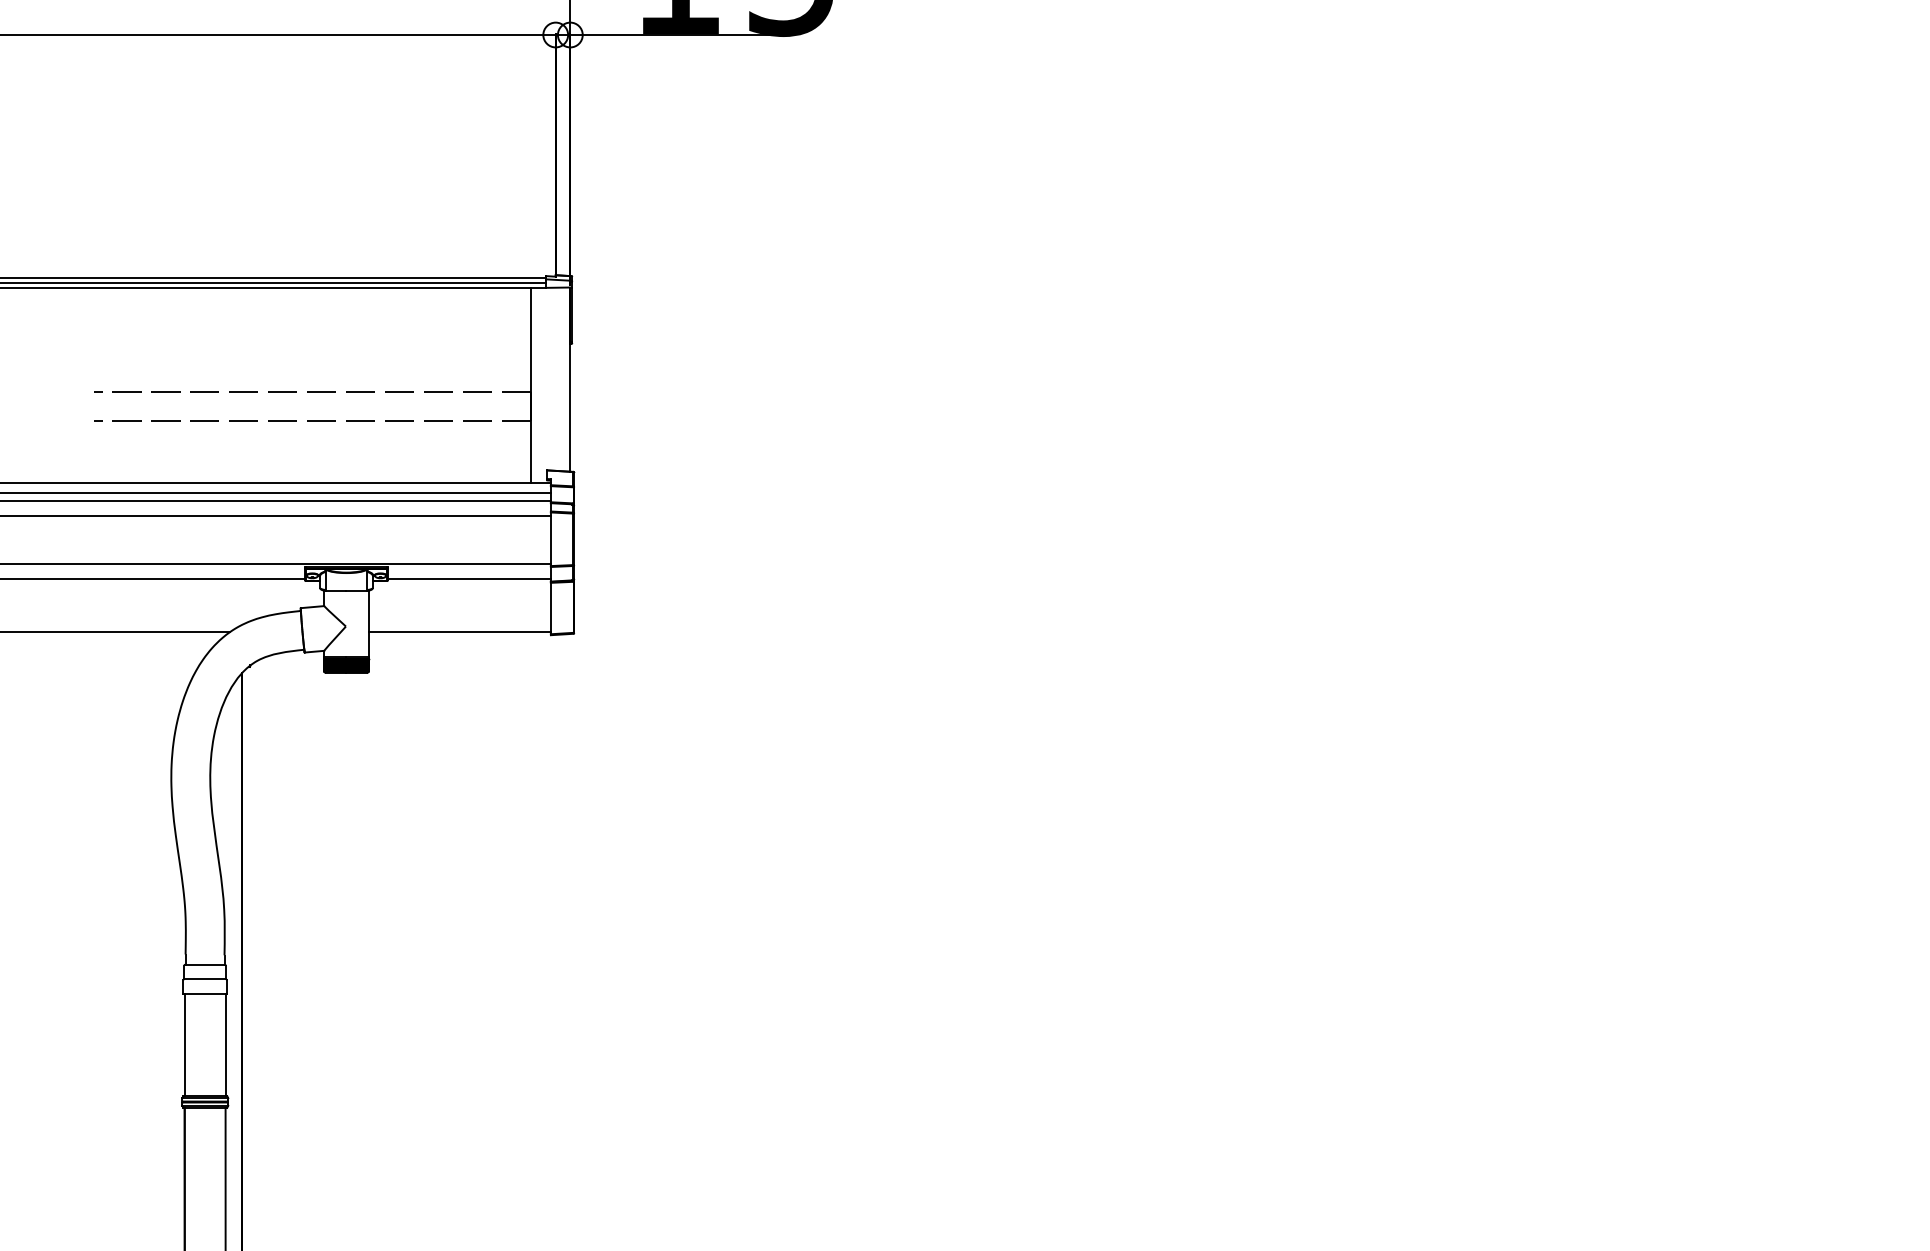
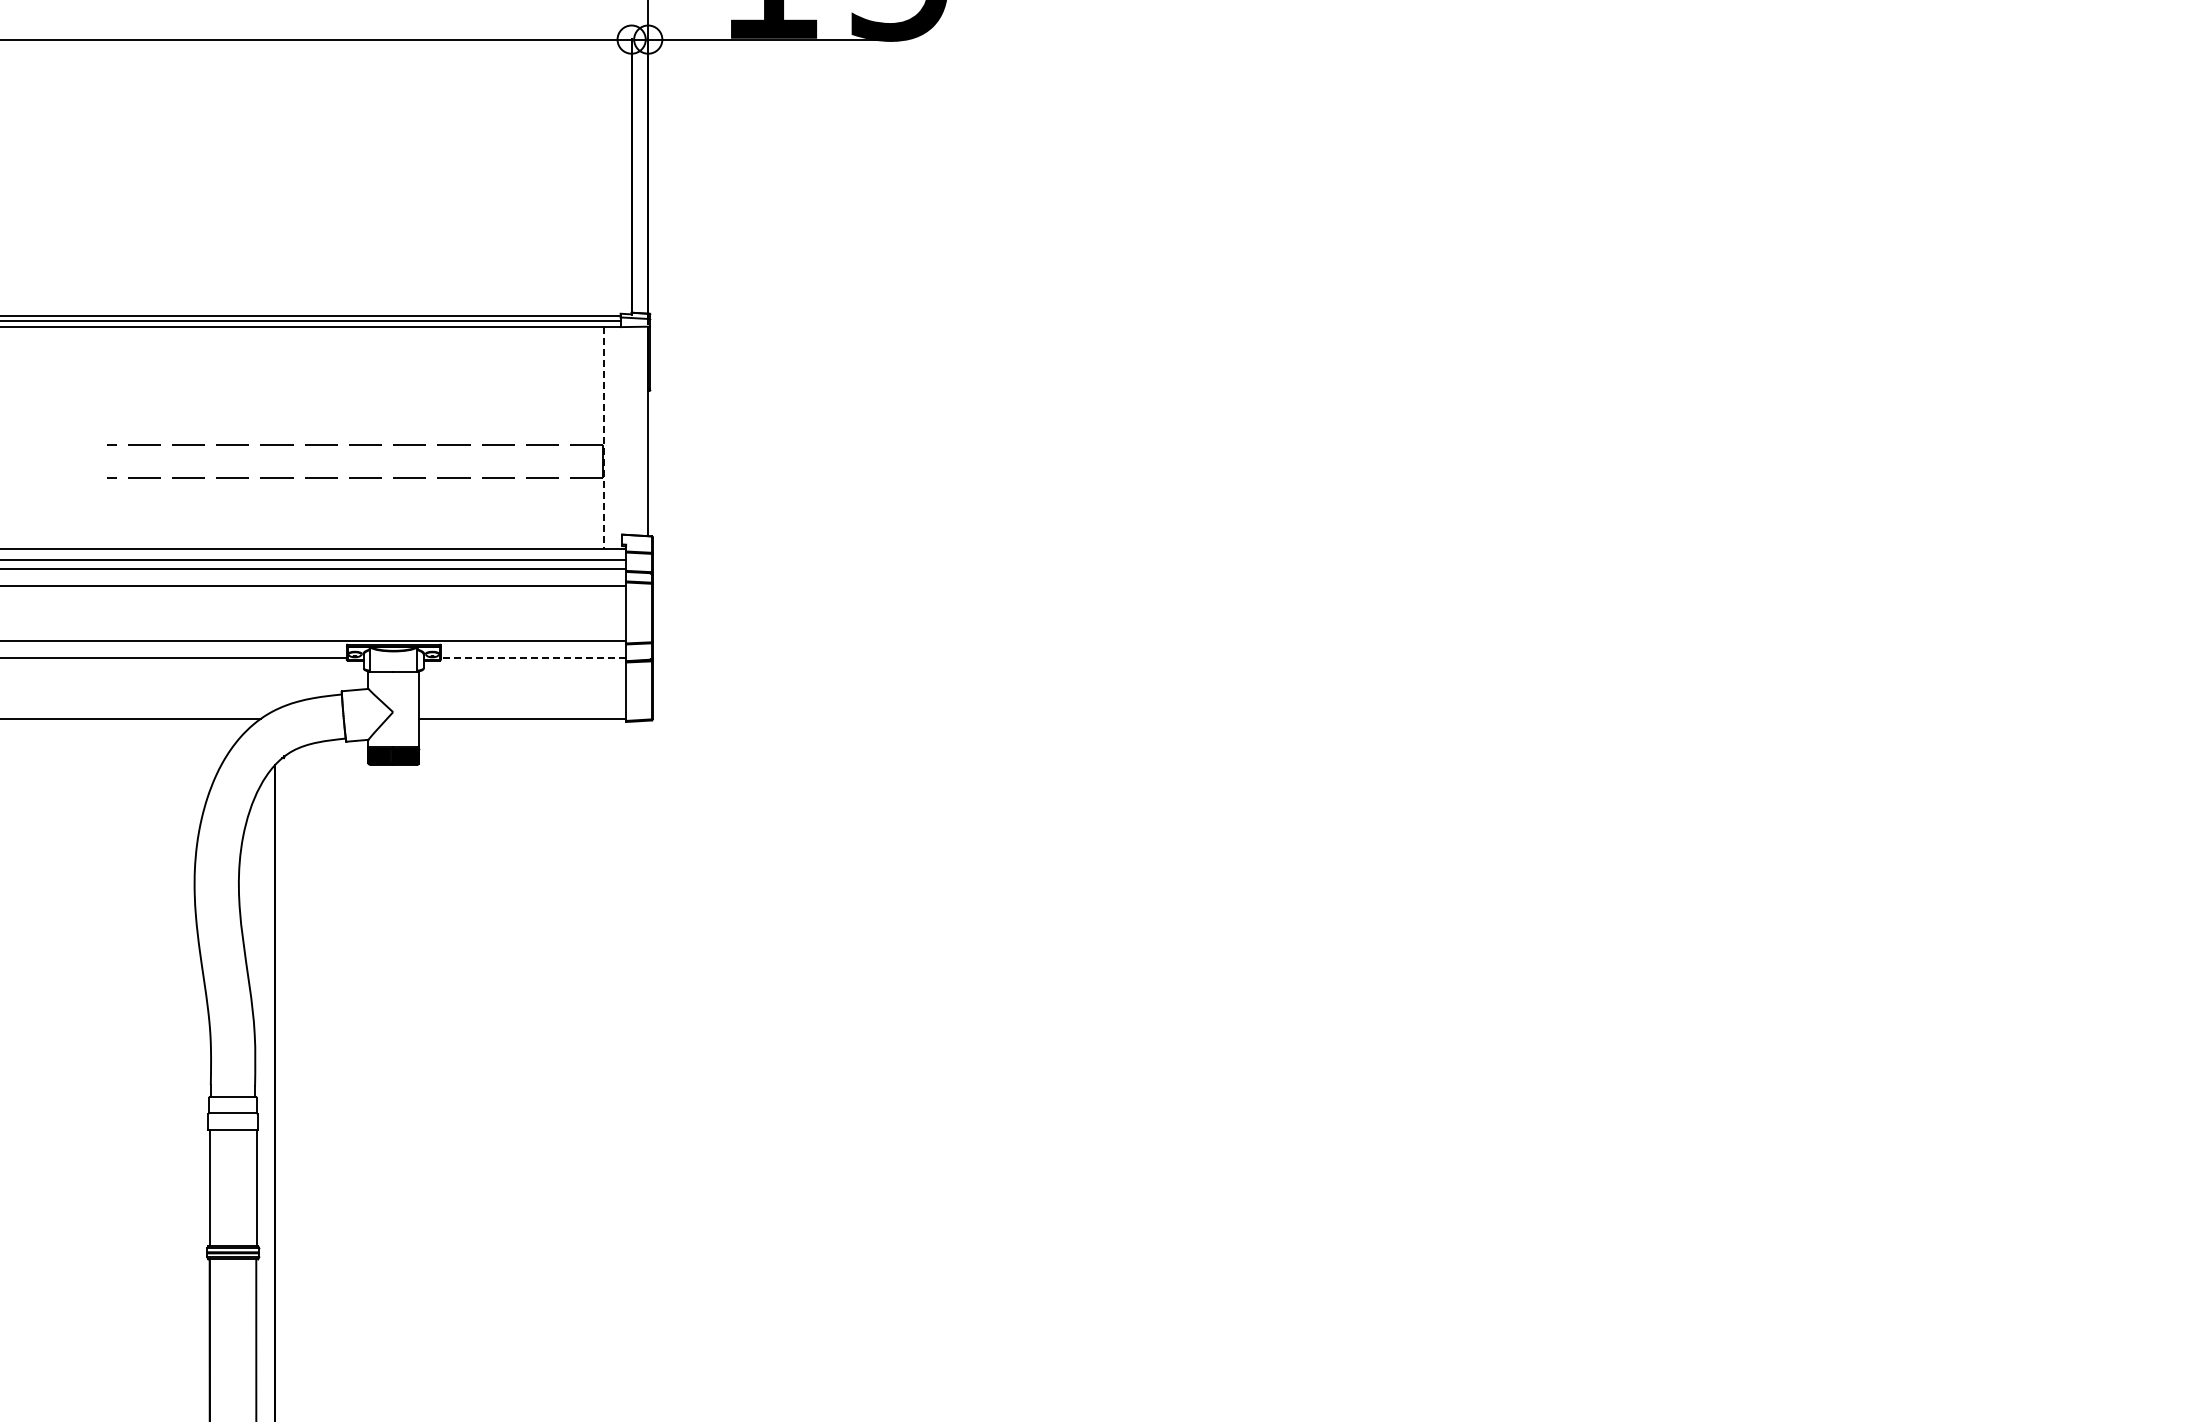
line: (531, 385) -> (604, 438), solid -> dashed
line: (469, 578) -> (533, 657), solid -> dashed

